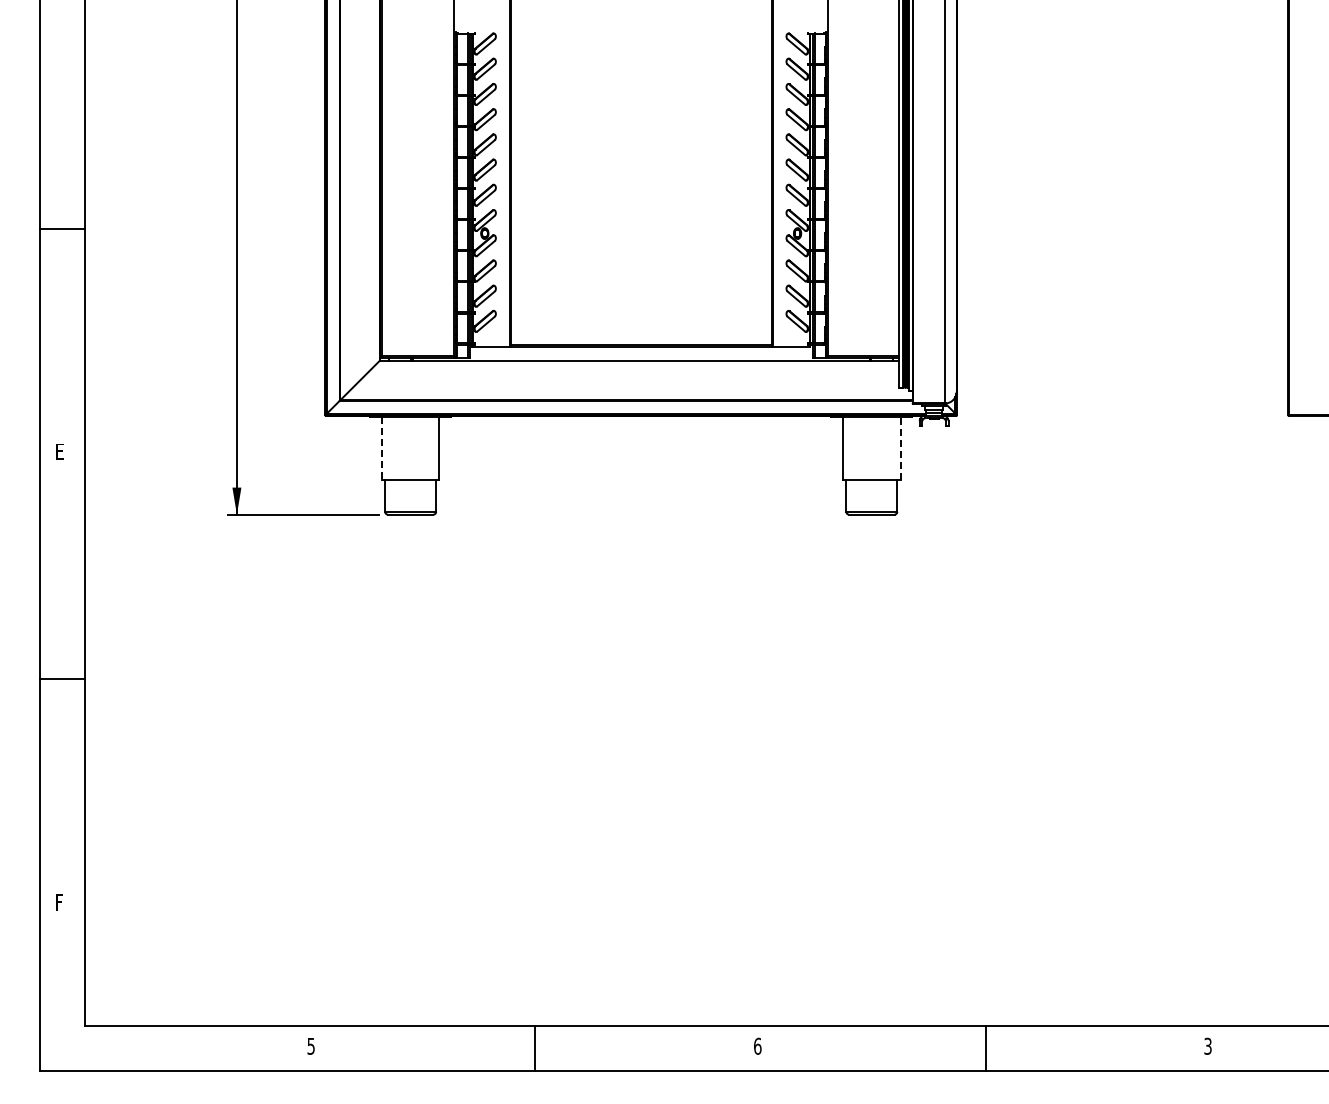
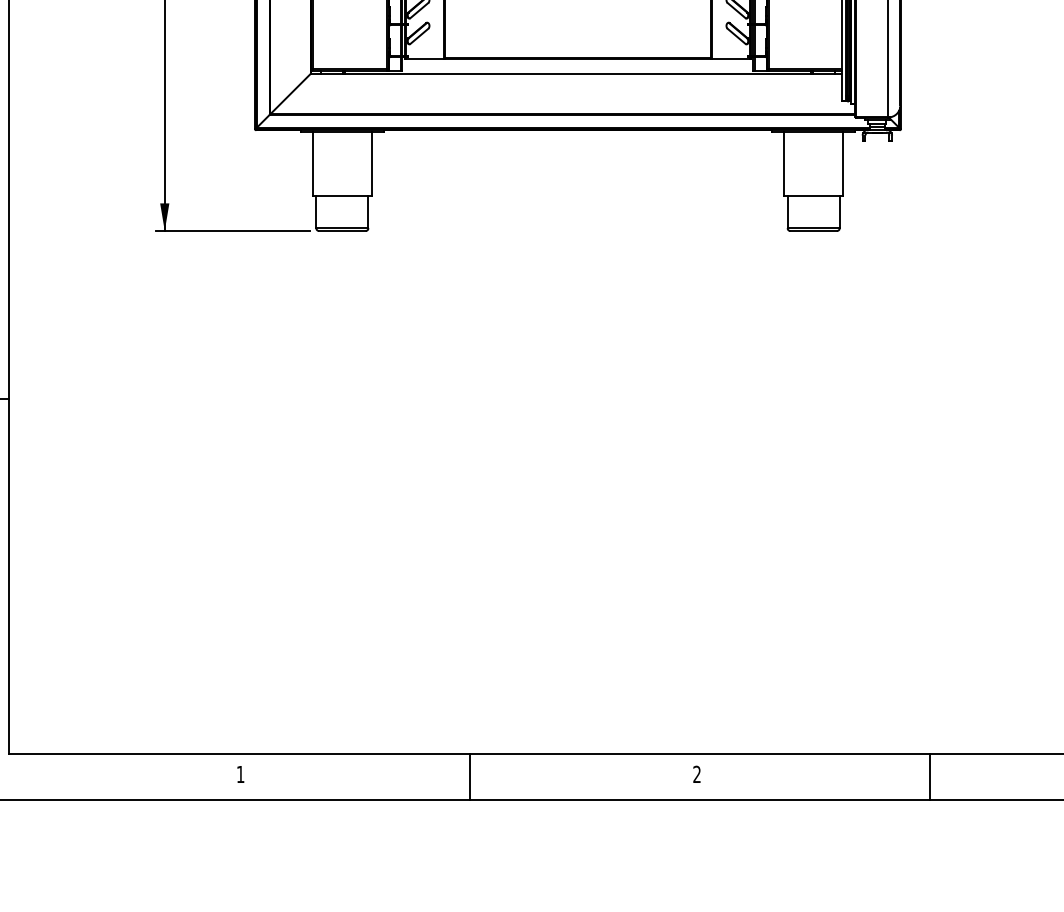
line: (381, 448) -> (312, 163), dashed -> solid
line: (900, 448) -> (843, 163), dashed -> solid
text: (757, 1045) -> (696, 773), 6 -> 2
text: (310, 1046) -> (239, 774), 5 -> 1

